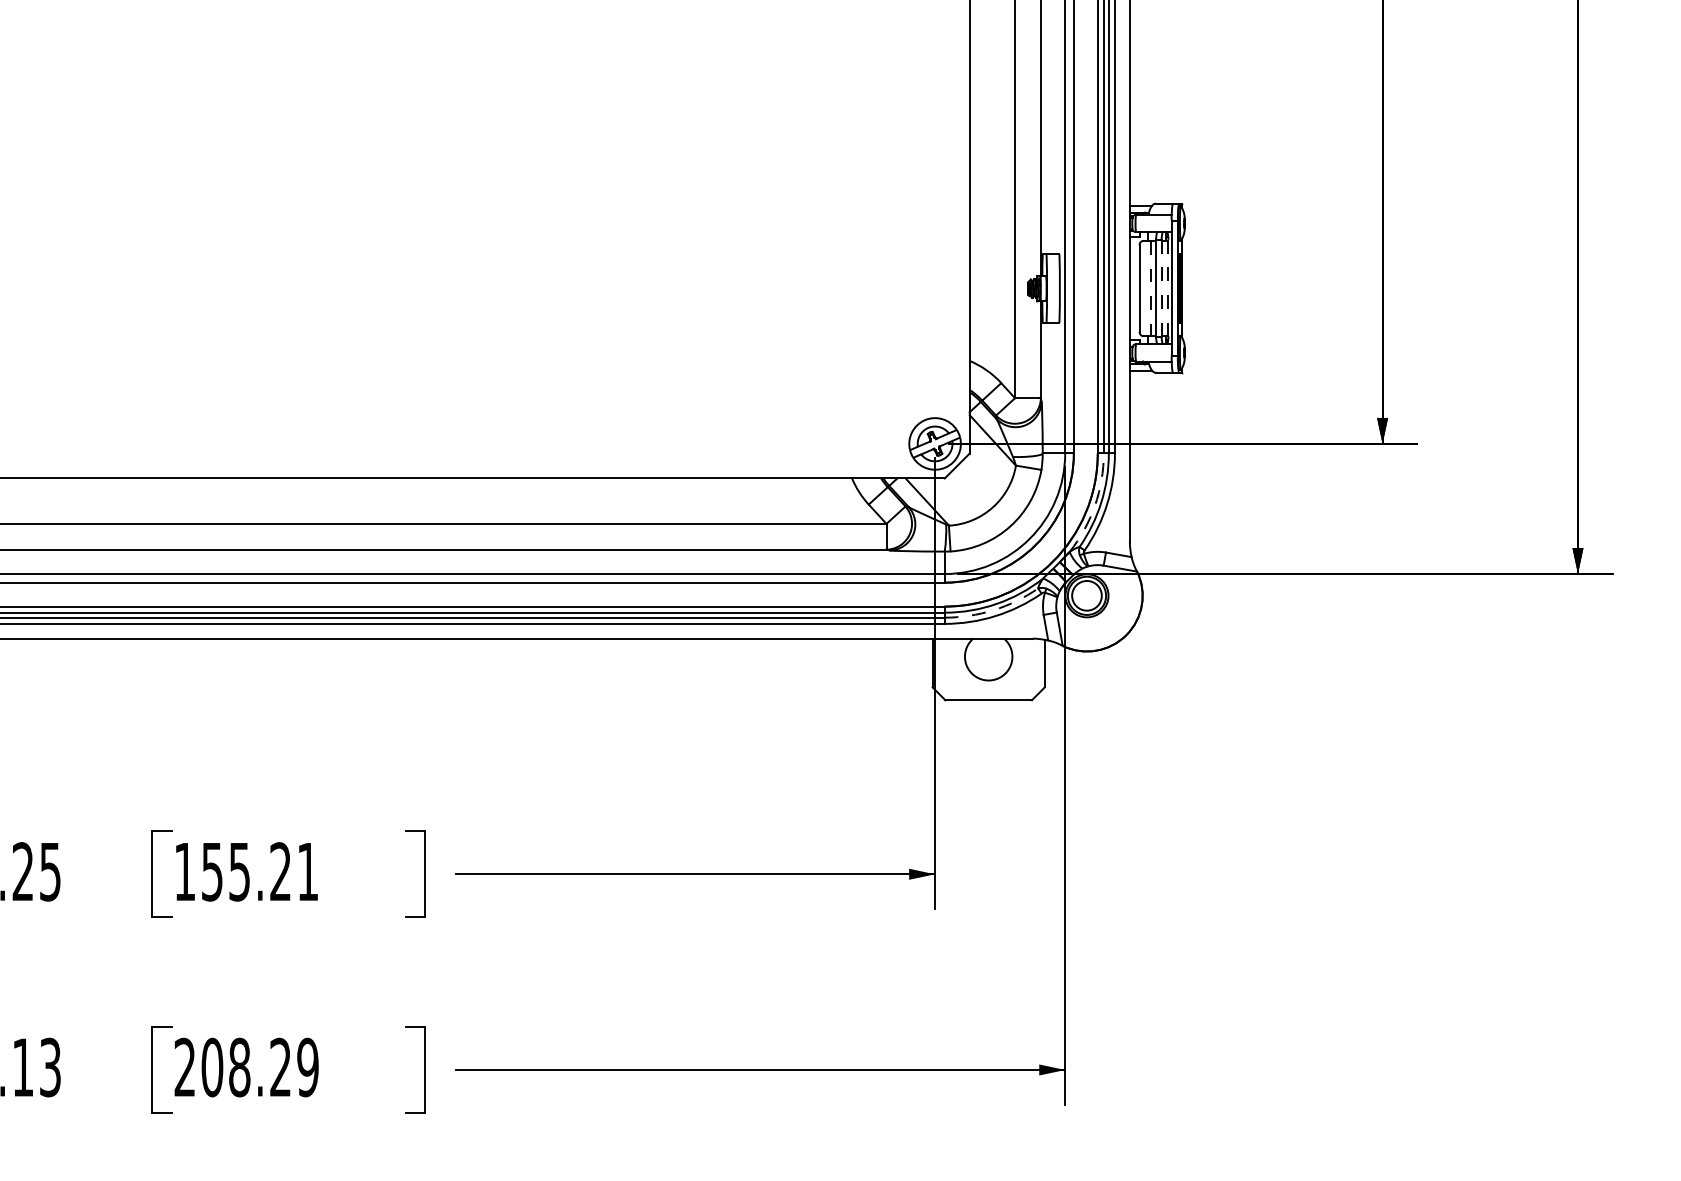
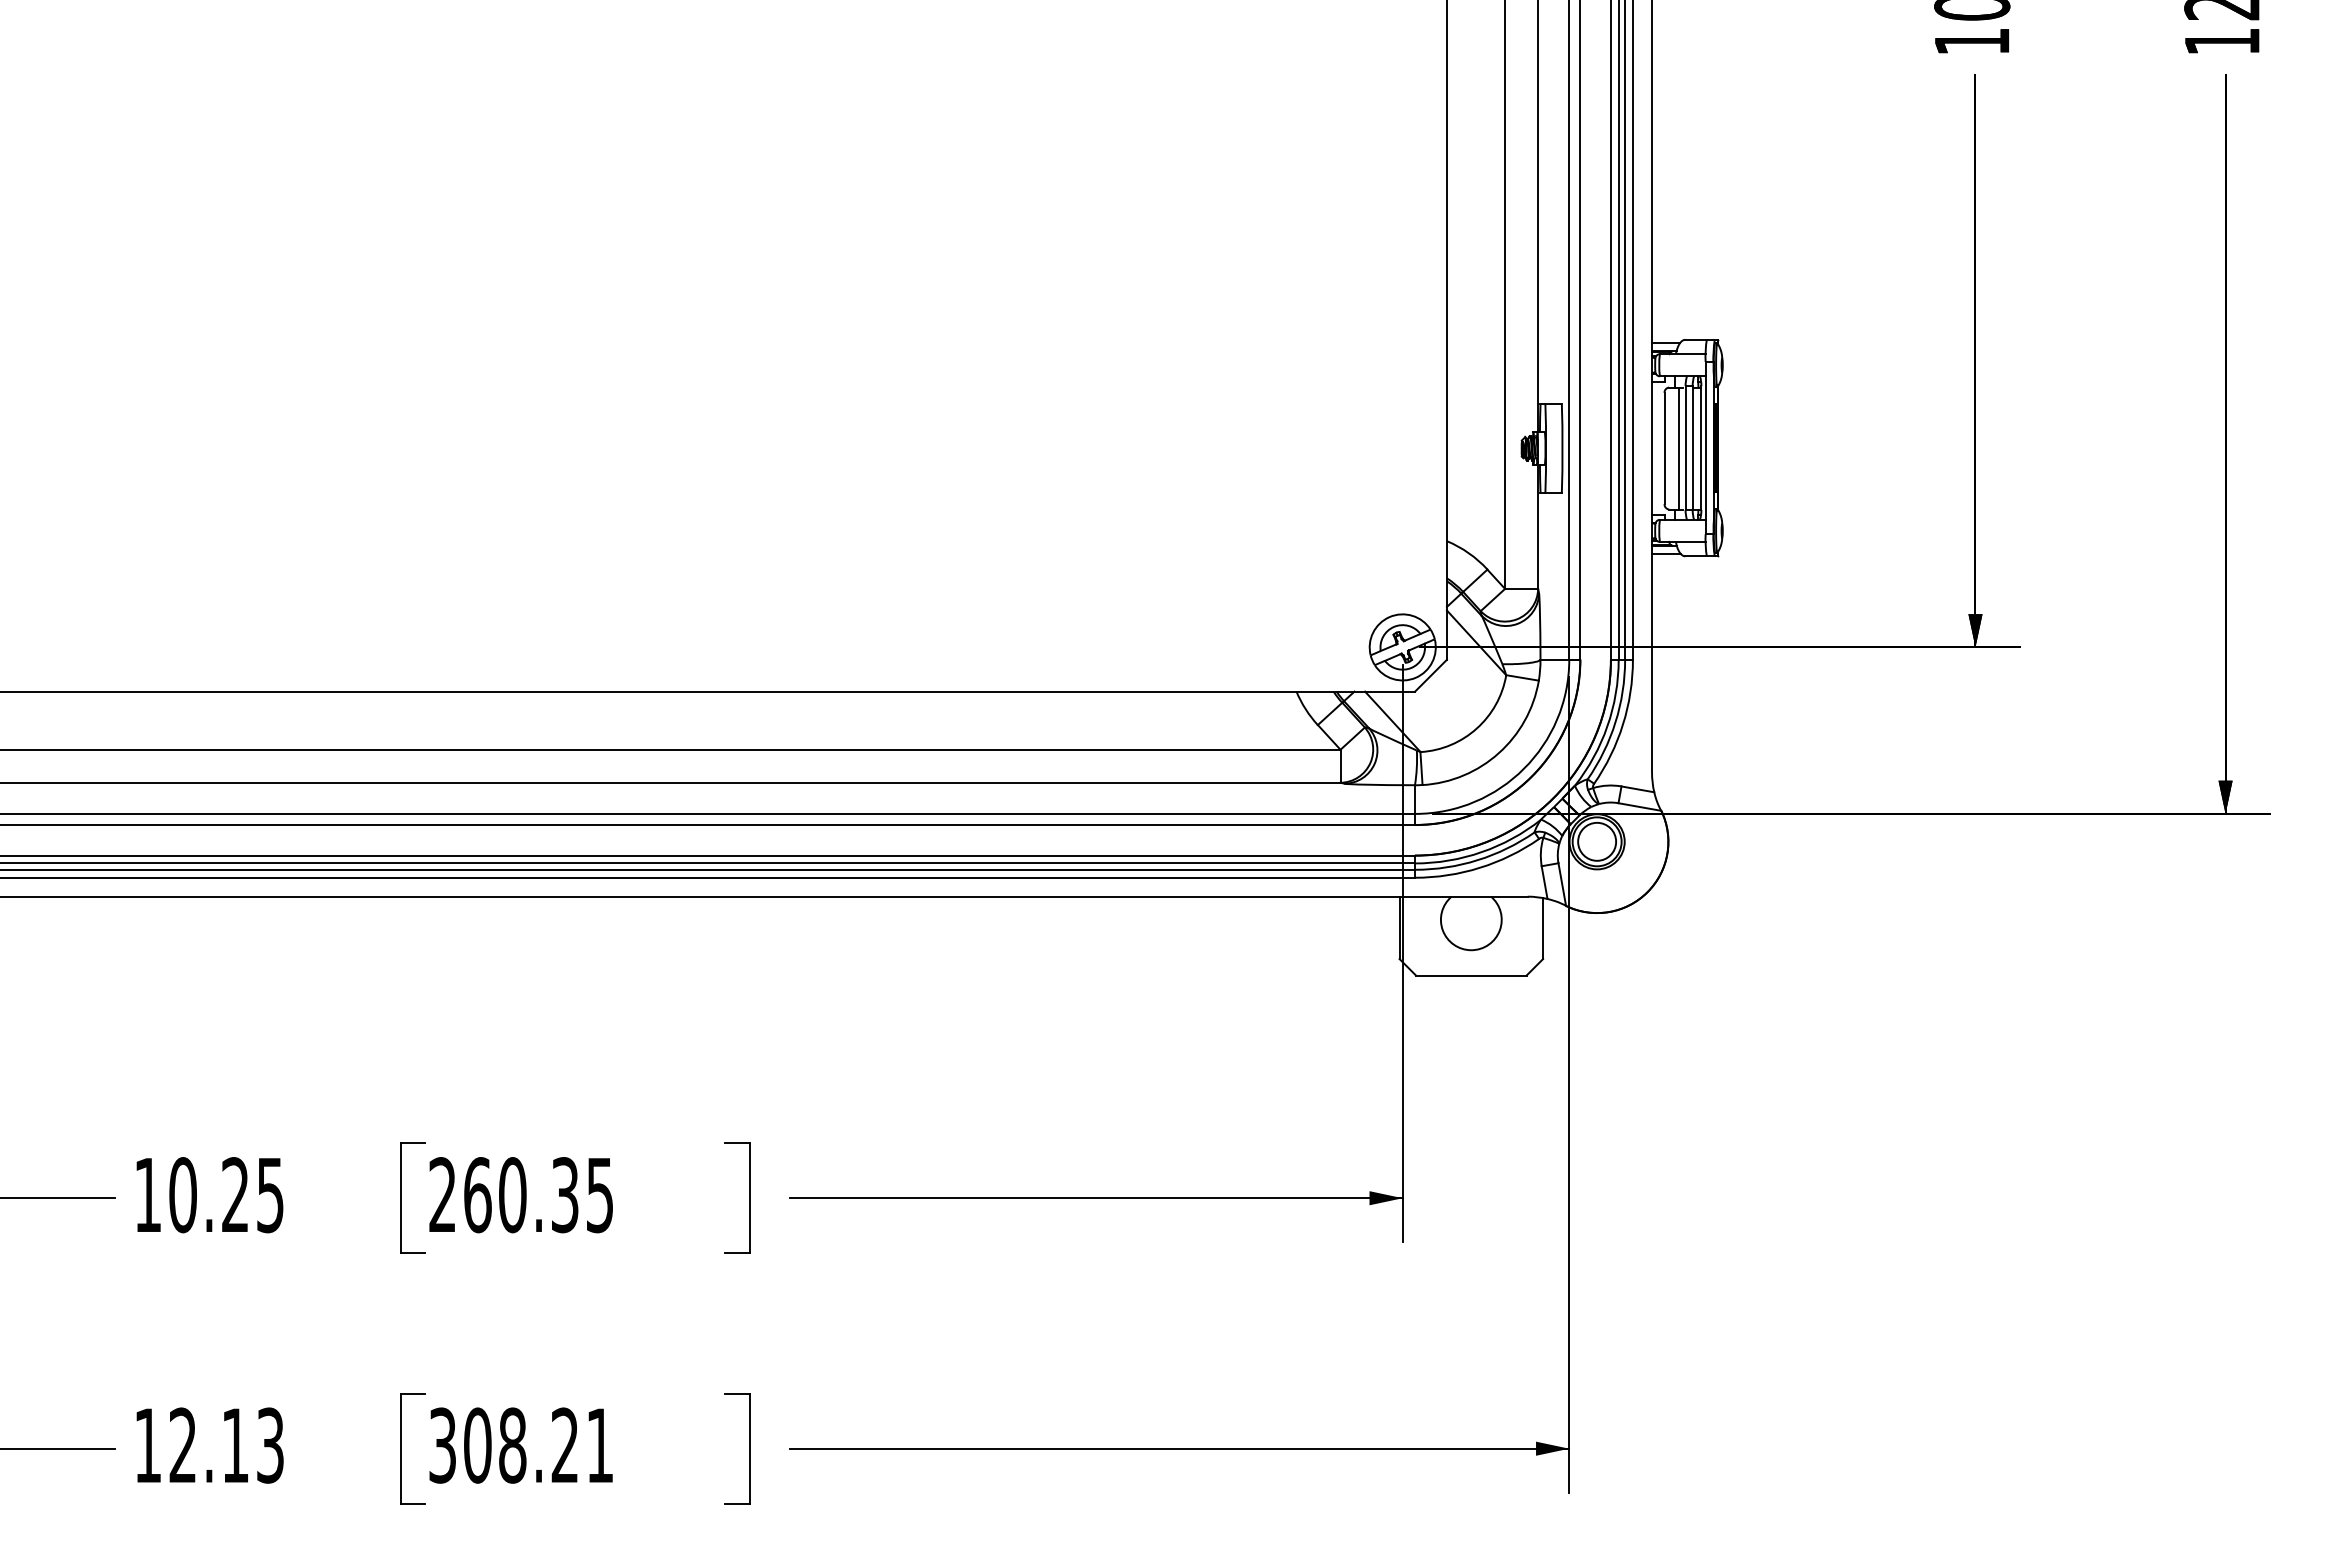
line: (1151, 288) -> (1679, 448), dashed -> solid
line: (1161, 288) -> (1692, 448), dashed -> solid
line: (1168, 288) -> (1701, 448), dashed -> solid
arc: (1095, 505) -> (1607, 726), dashed -> solid
arc: (993, 610) -> (1477, 860), dashed -> solid
text: (245, 872) -> (520, 1195), 155.21 -> 260.35
text: (246, 1067) -> (521, 1445), 208.29 -> 308.21

